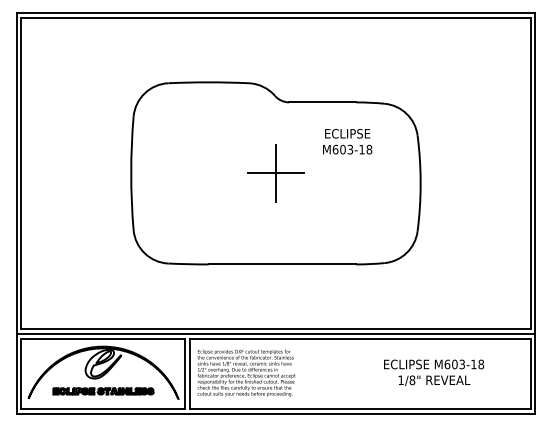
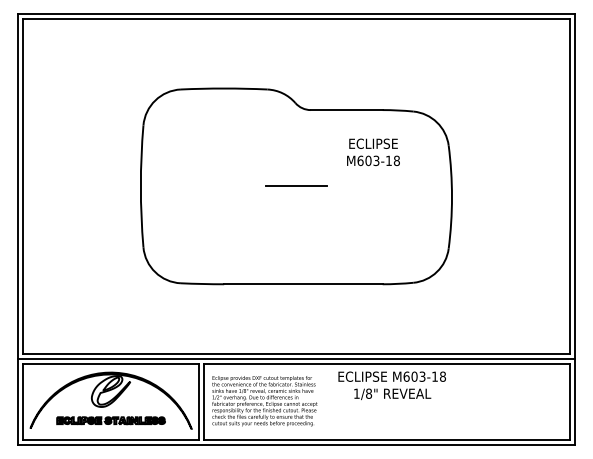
line: (276, 173) -> (297, 186), removed
text: (434, 372) -> (392, 385), moved

